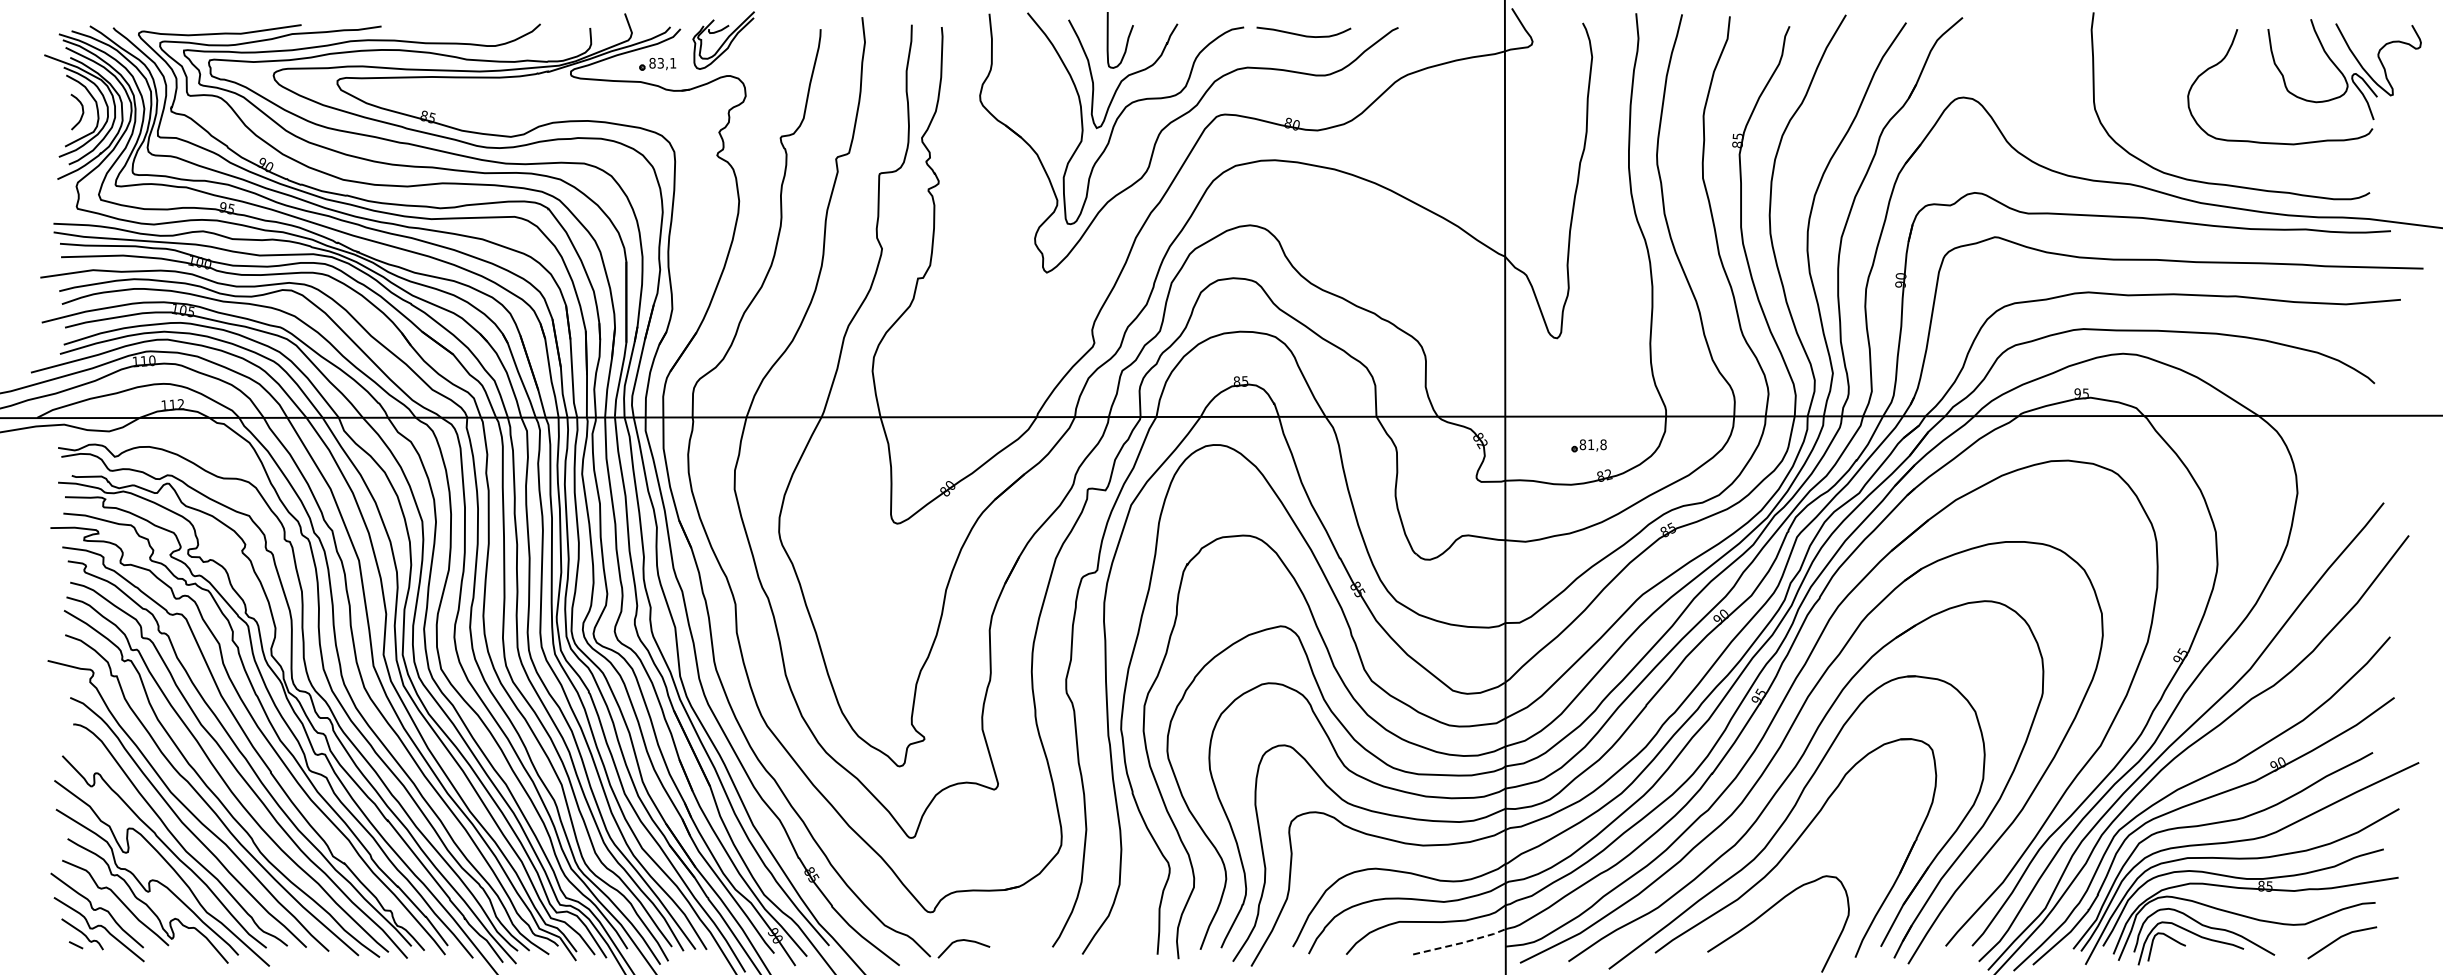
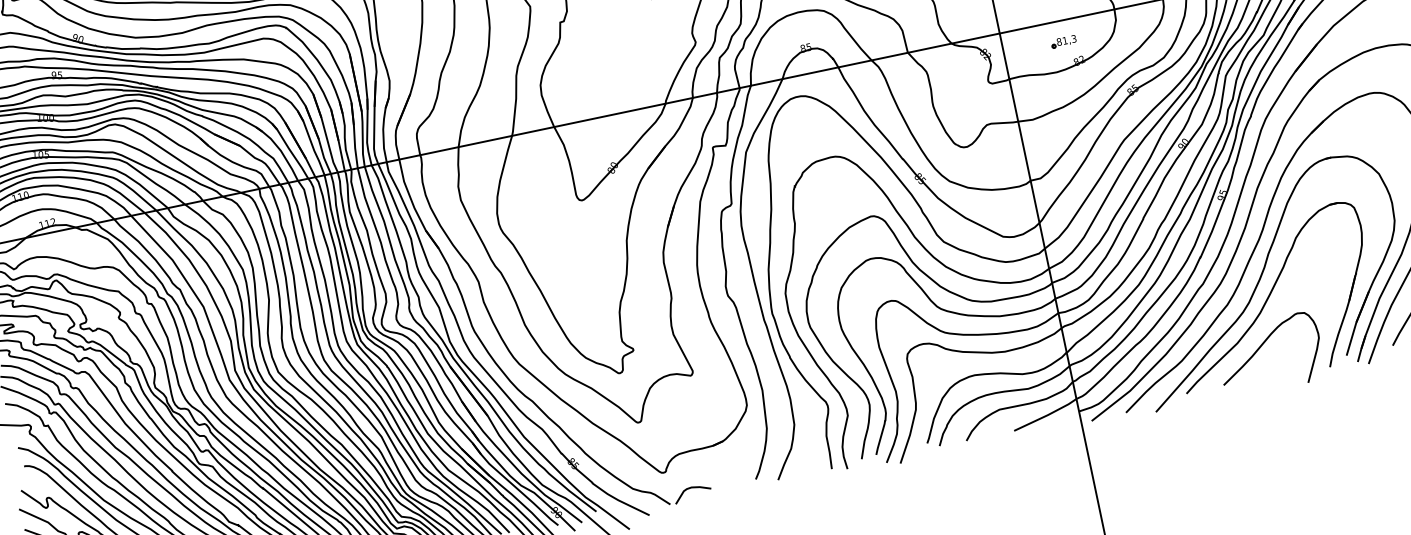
text: (1603, 444) -> (1073, 38), 81,8 -> 81,3
line: (1461, 943) -> (1047, 415), dashed -> solid

